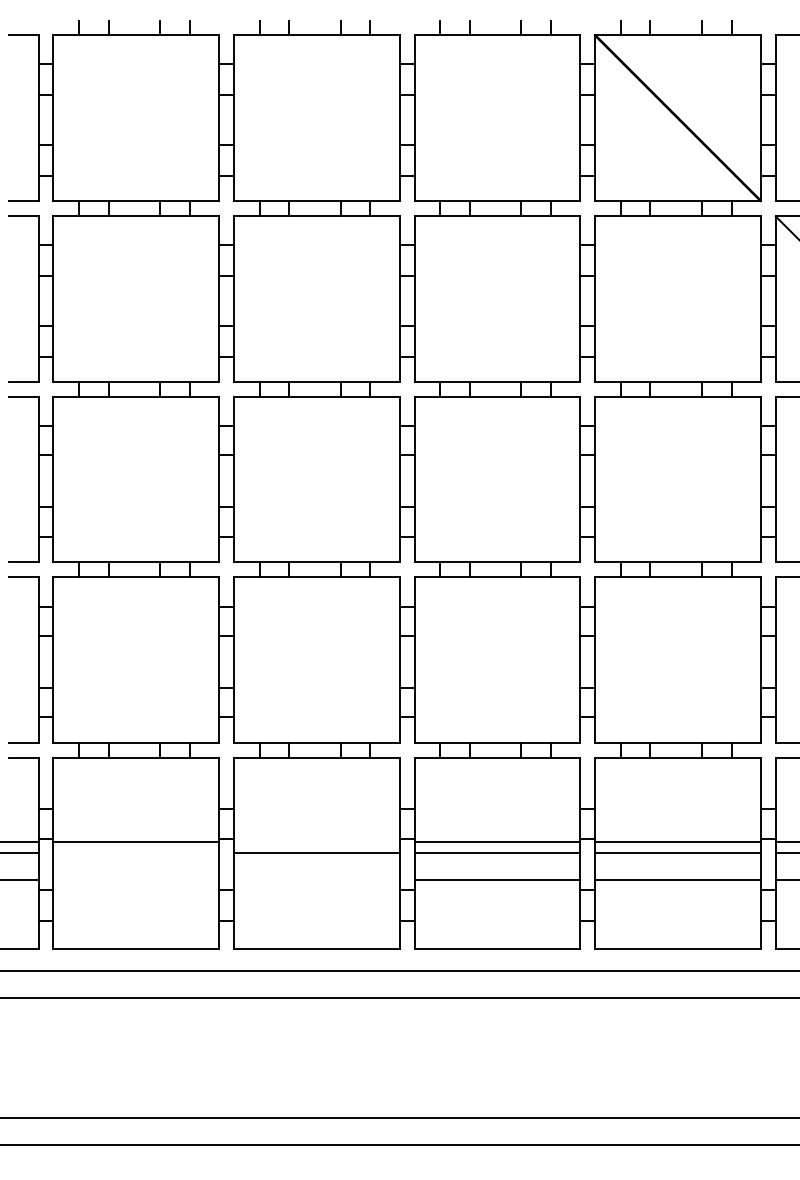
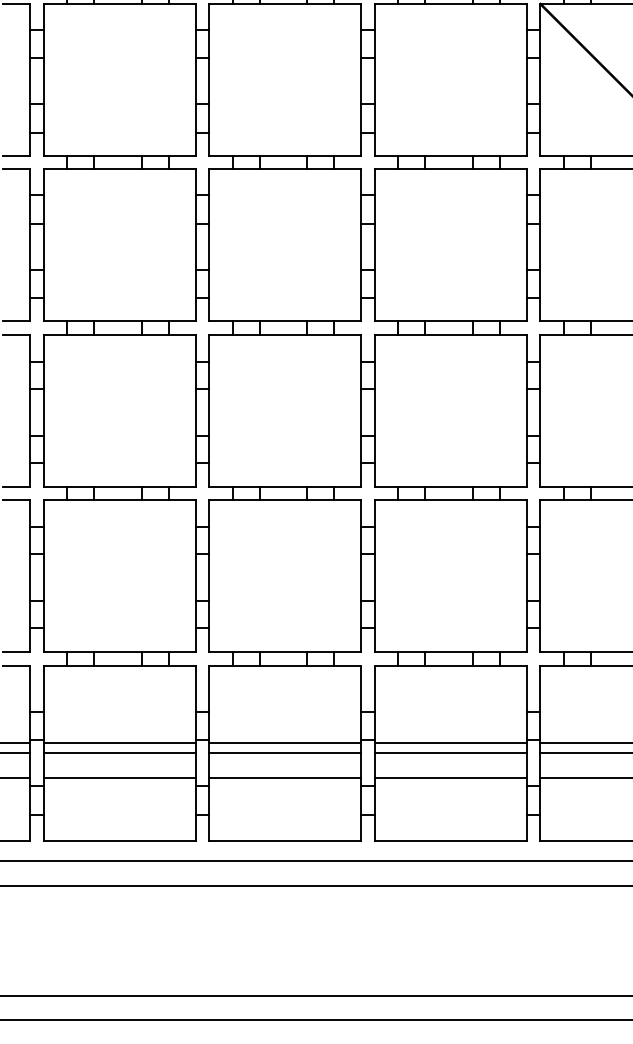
line: (316, 842) -> (284, 743), added
line: (136, 853) -> (119, 753), added
line: (136, 880) -> (119, 778), added
line: (316, 880) -> (284, 778), added

